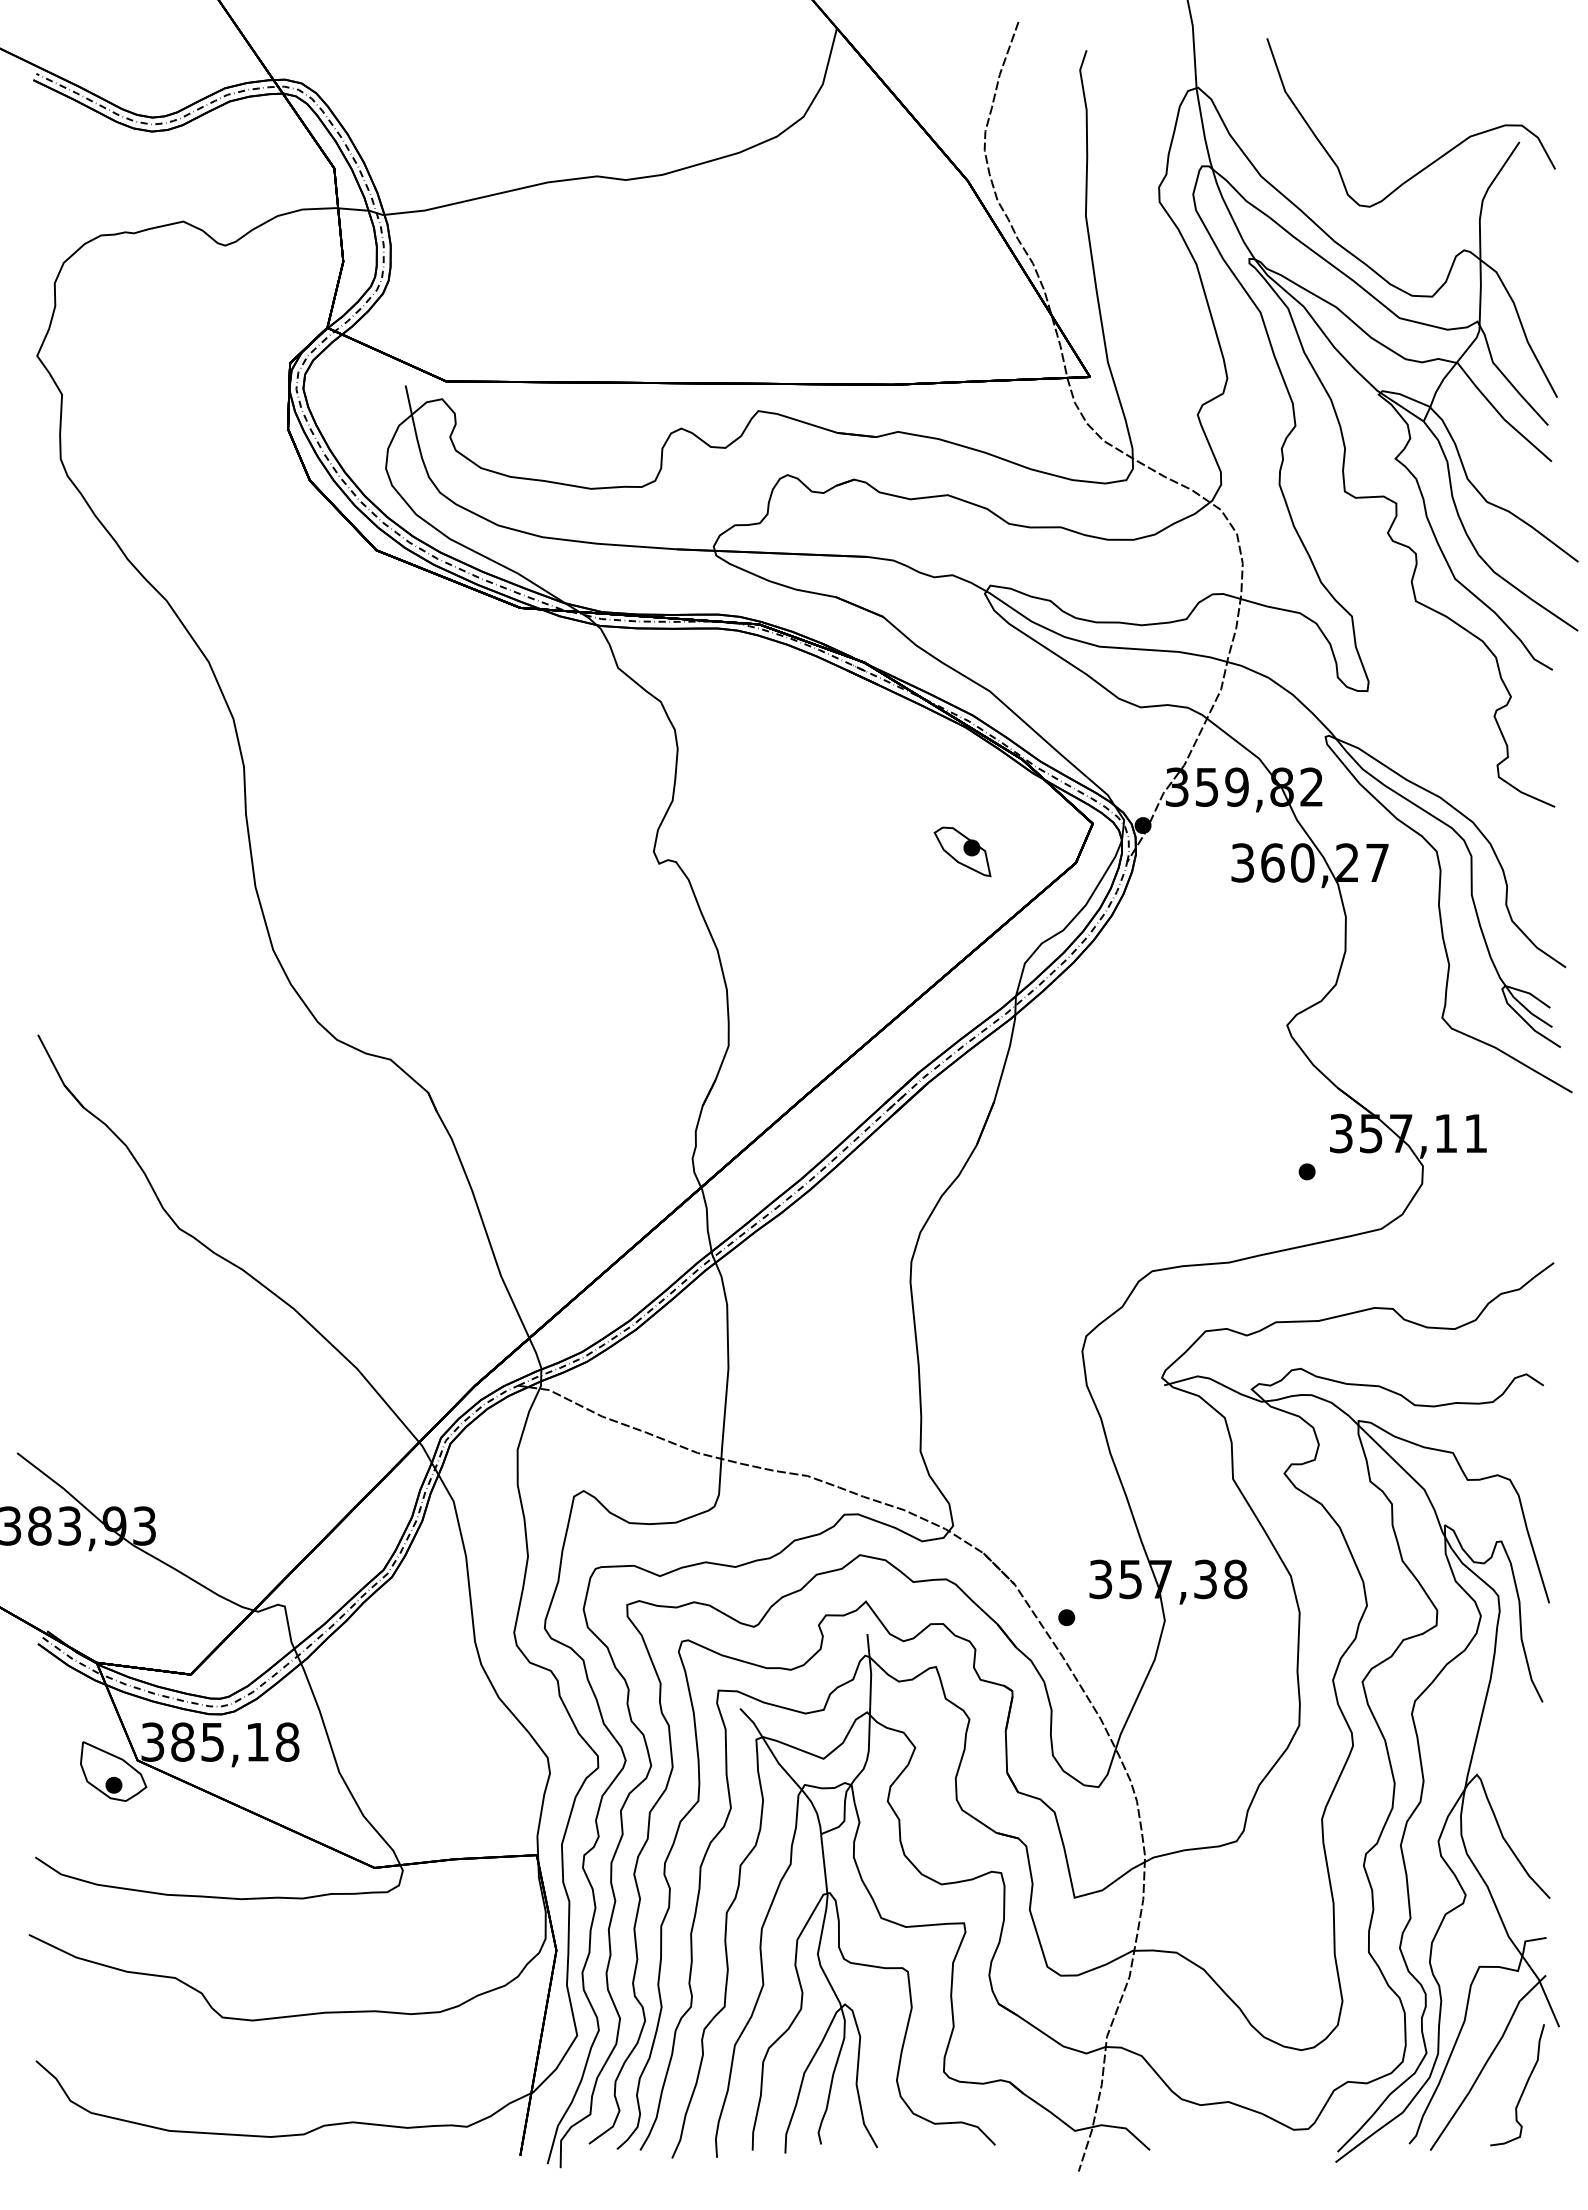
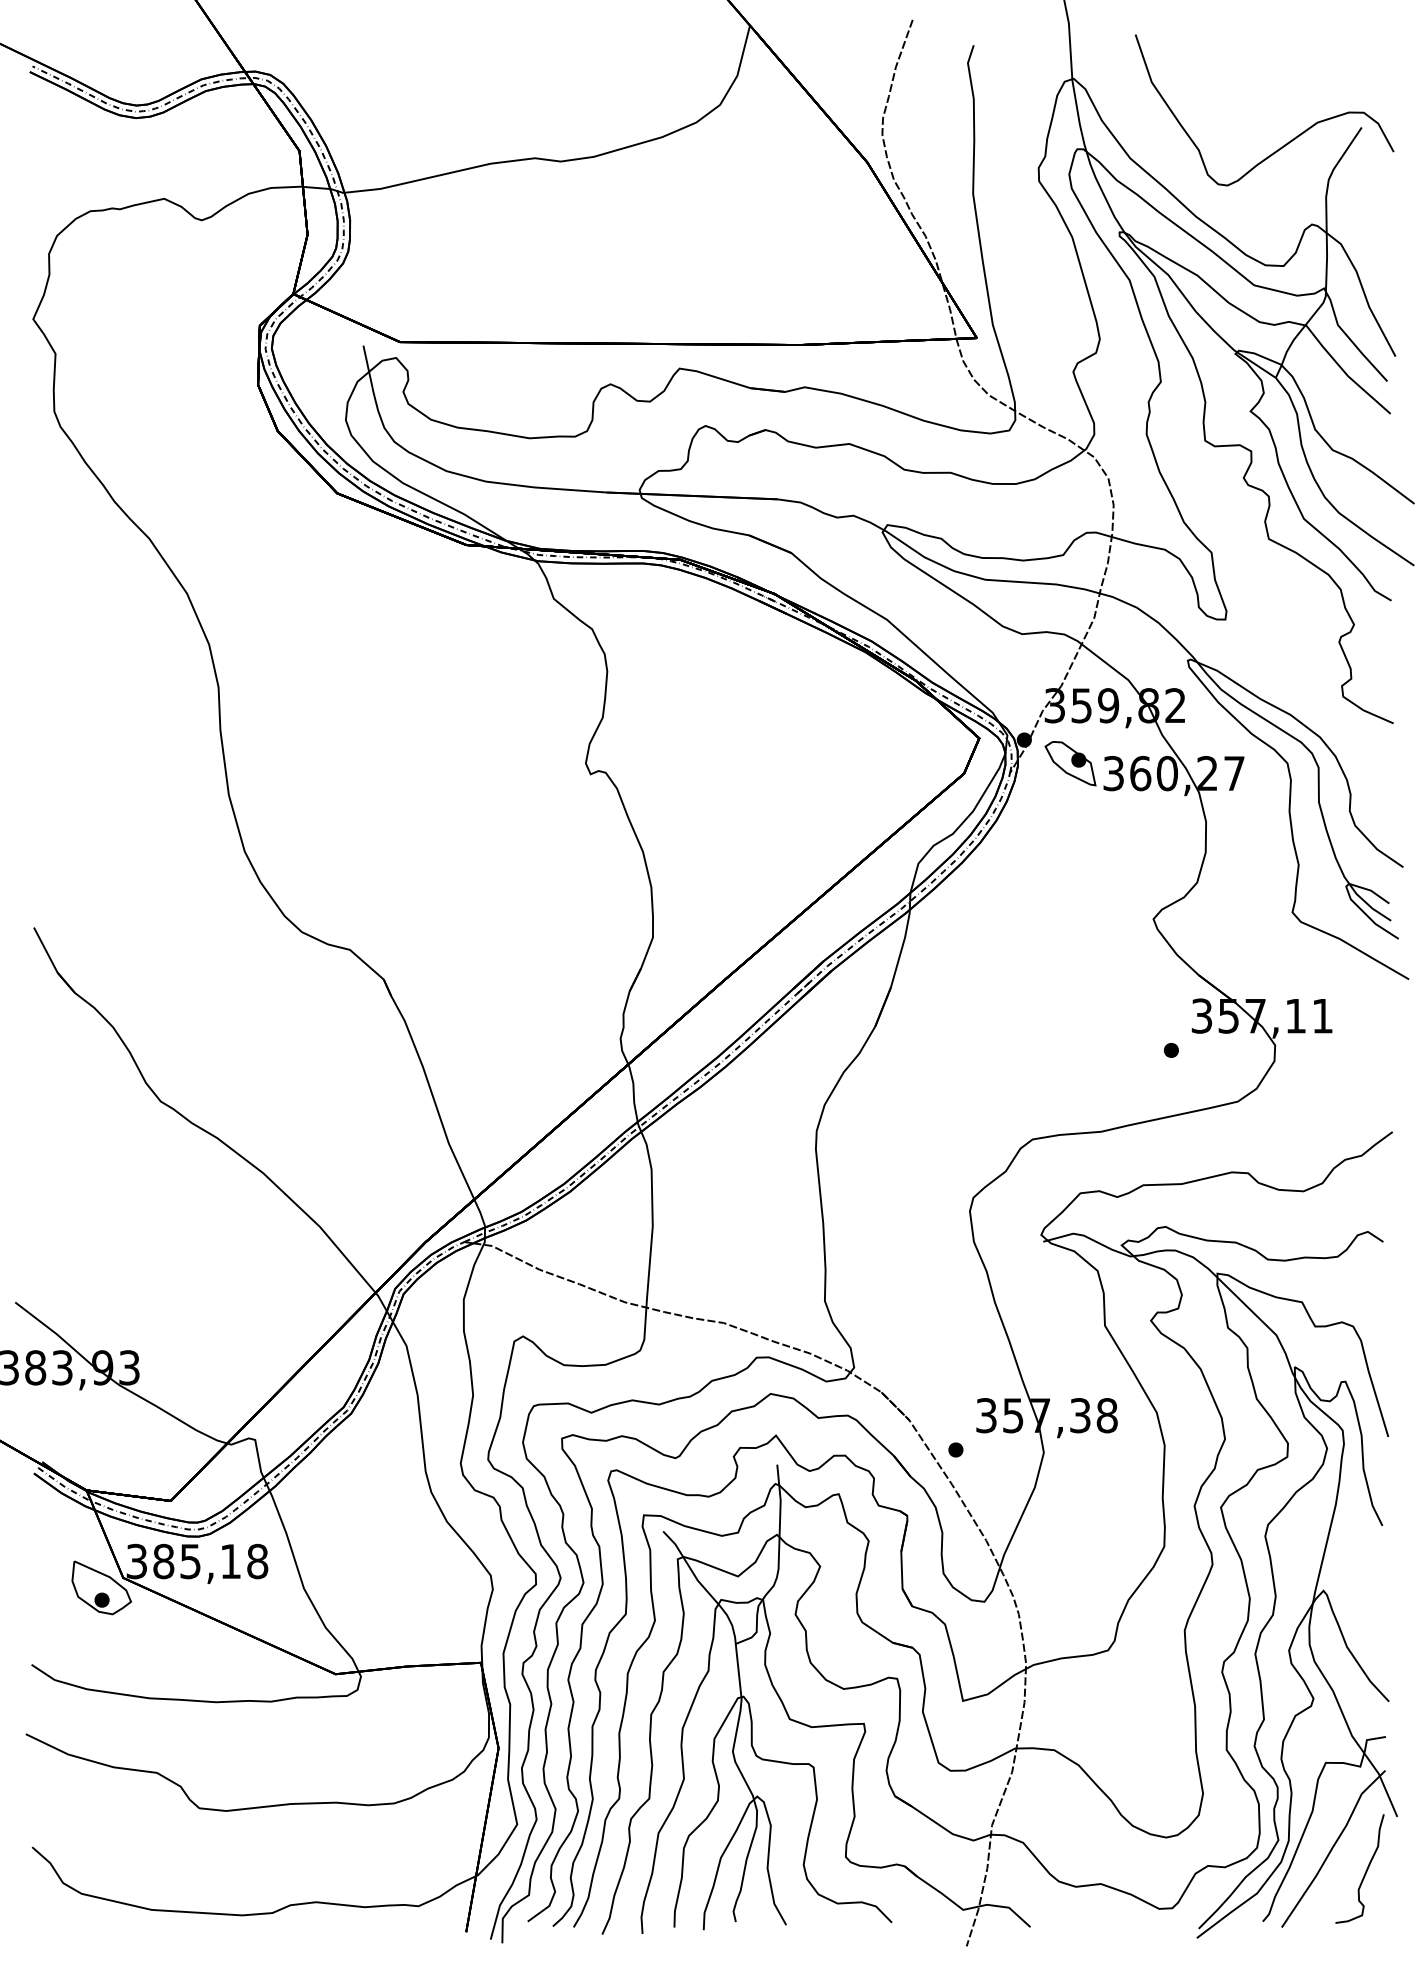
part: (962, 851) -> (1070, 763), moved

